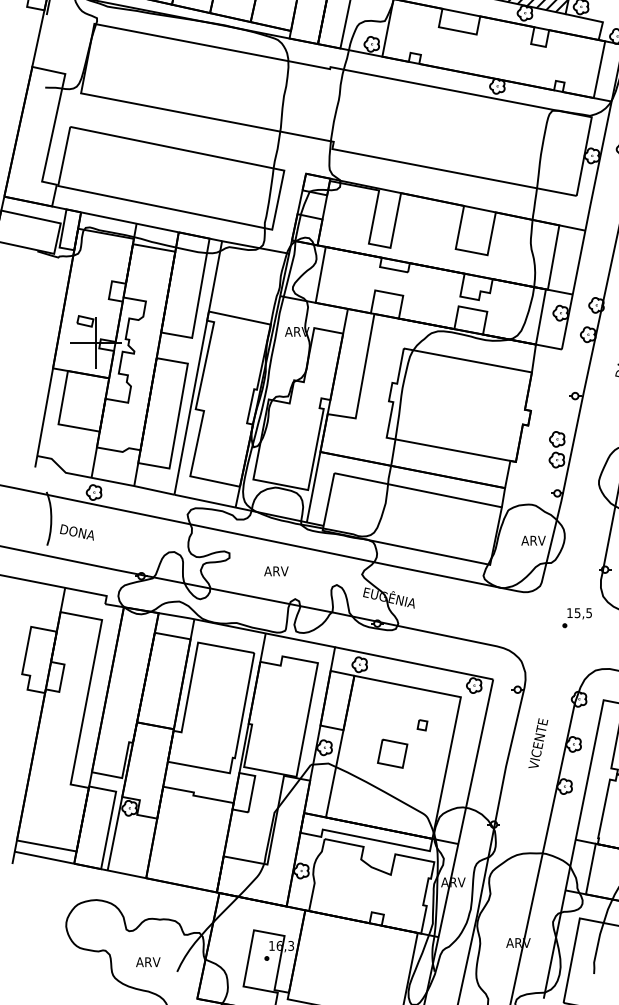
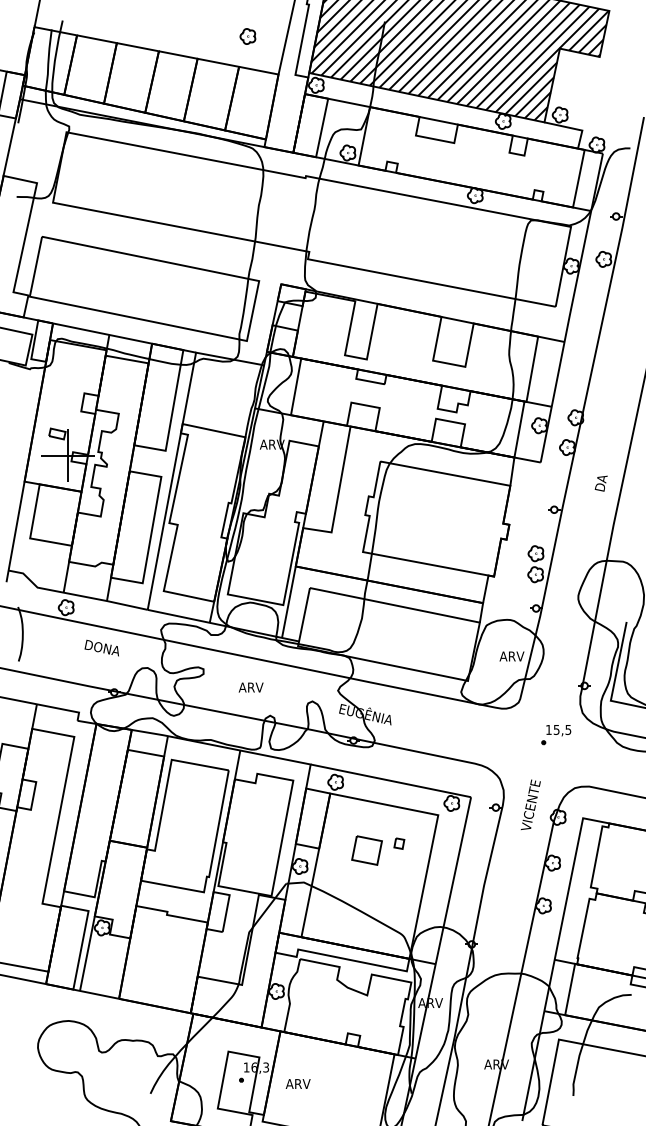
text: (76, 531) -> (101, 647), moved
text: (538, 742) -> (530, 804), moved
part: (392, 753) -> (366, 850), moved
text: (147, 961) -> (297, 1083), moved

